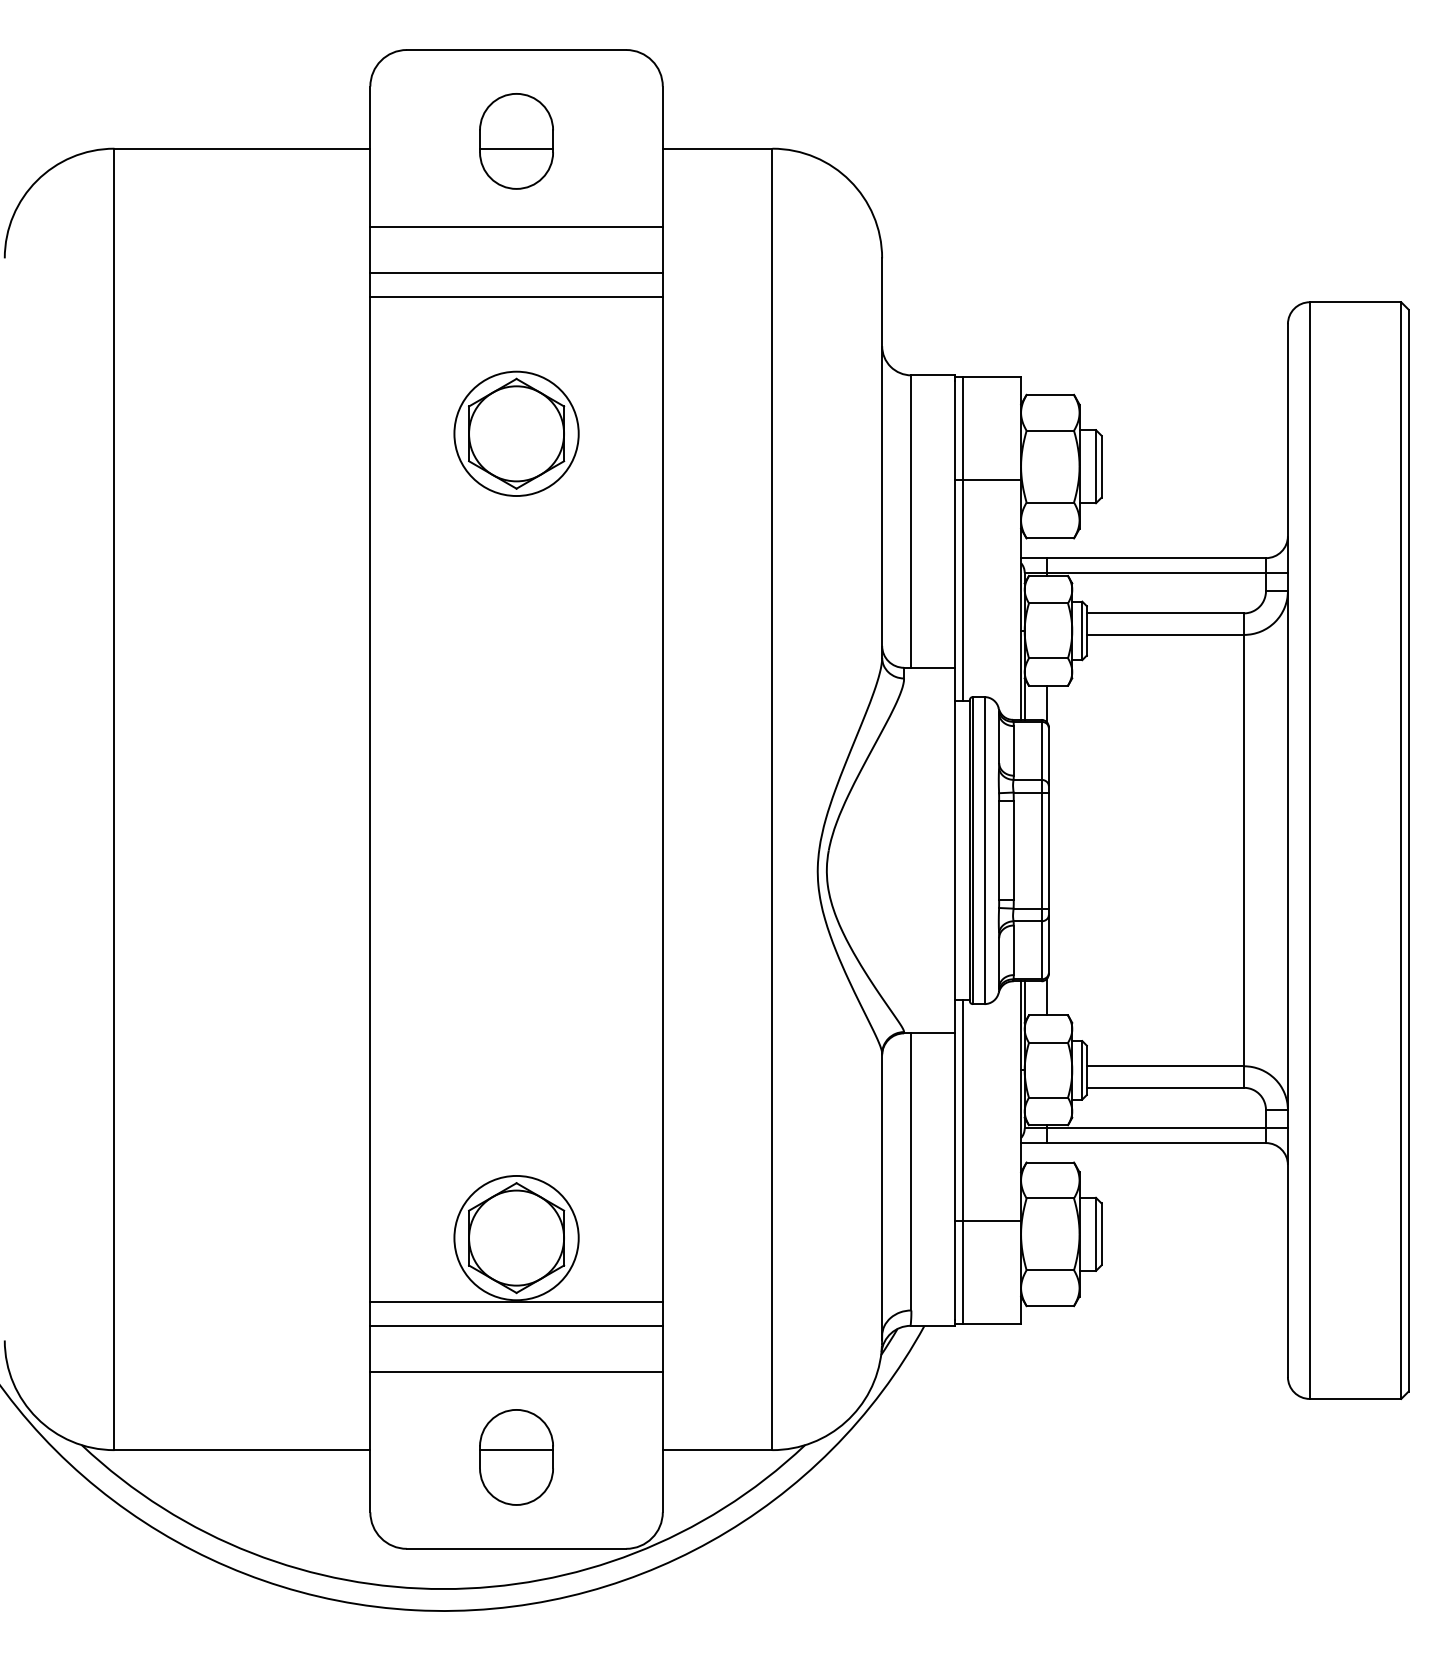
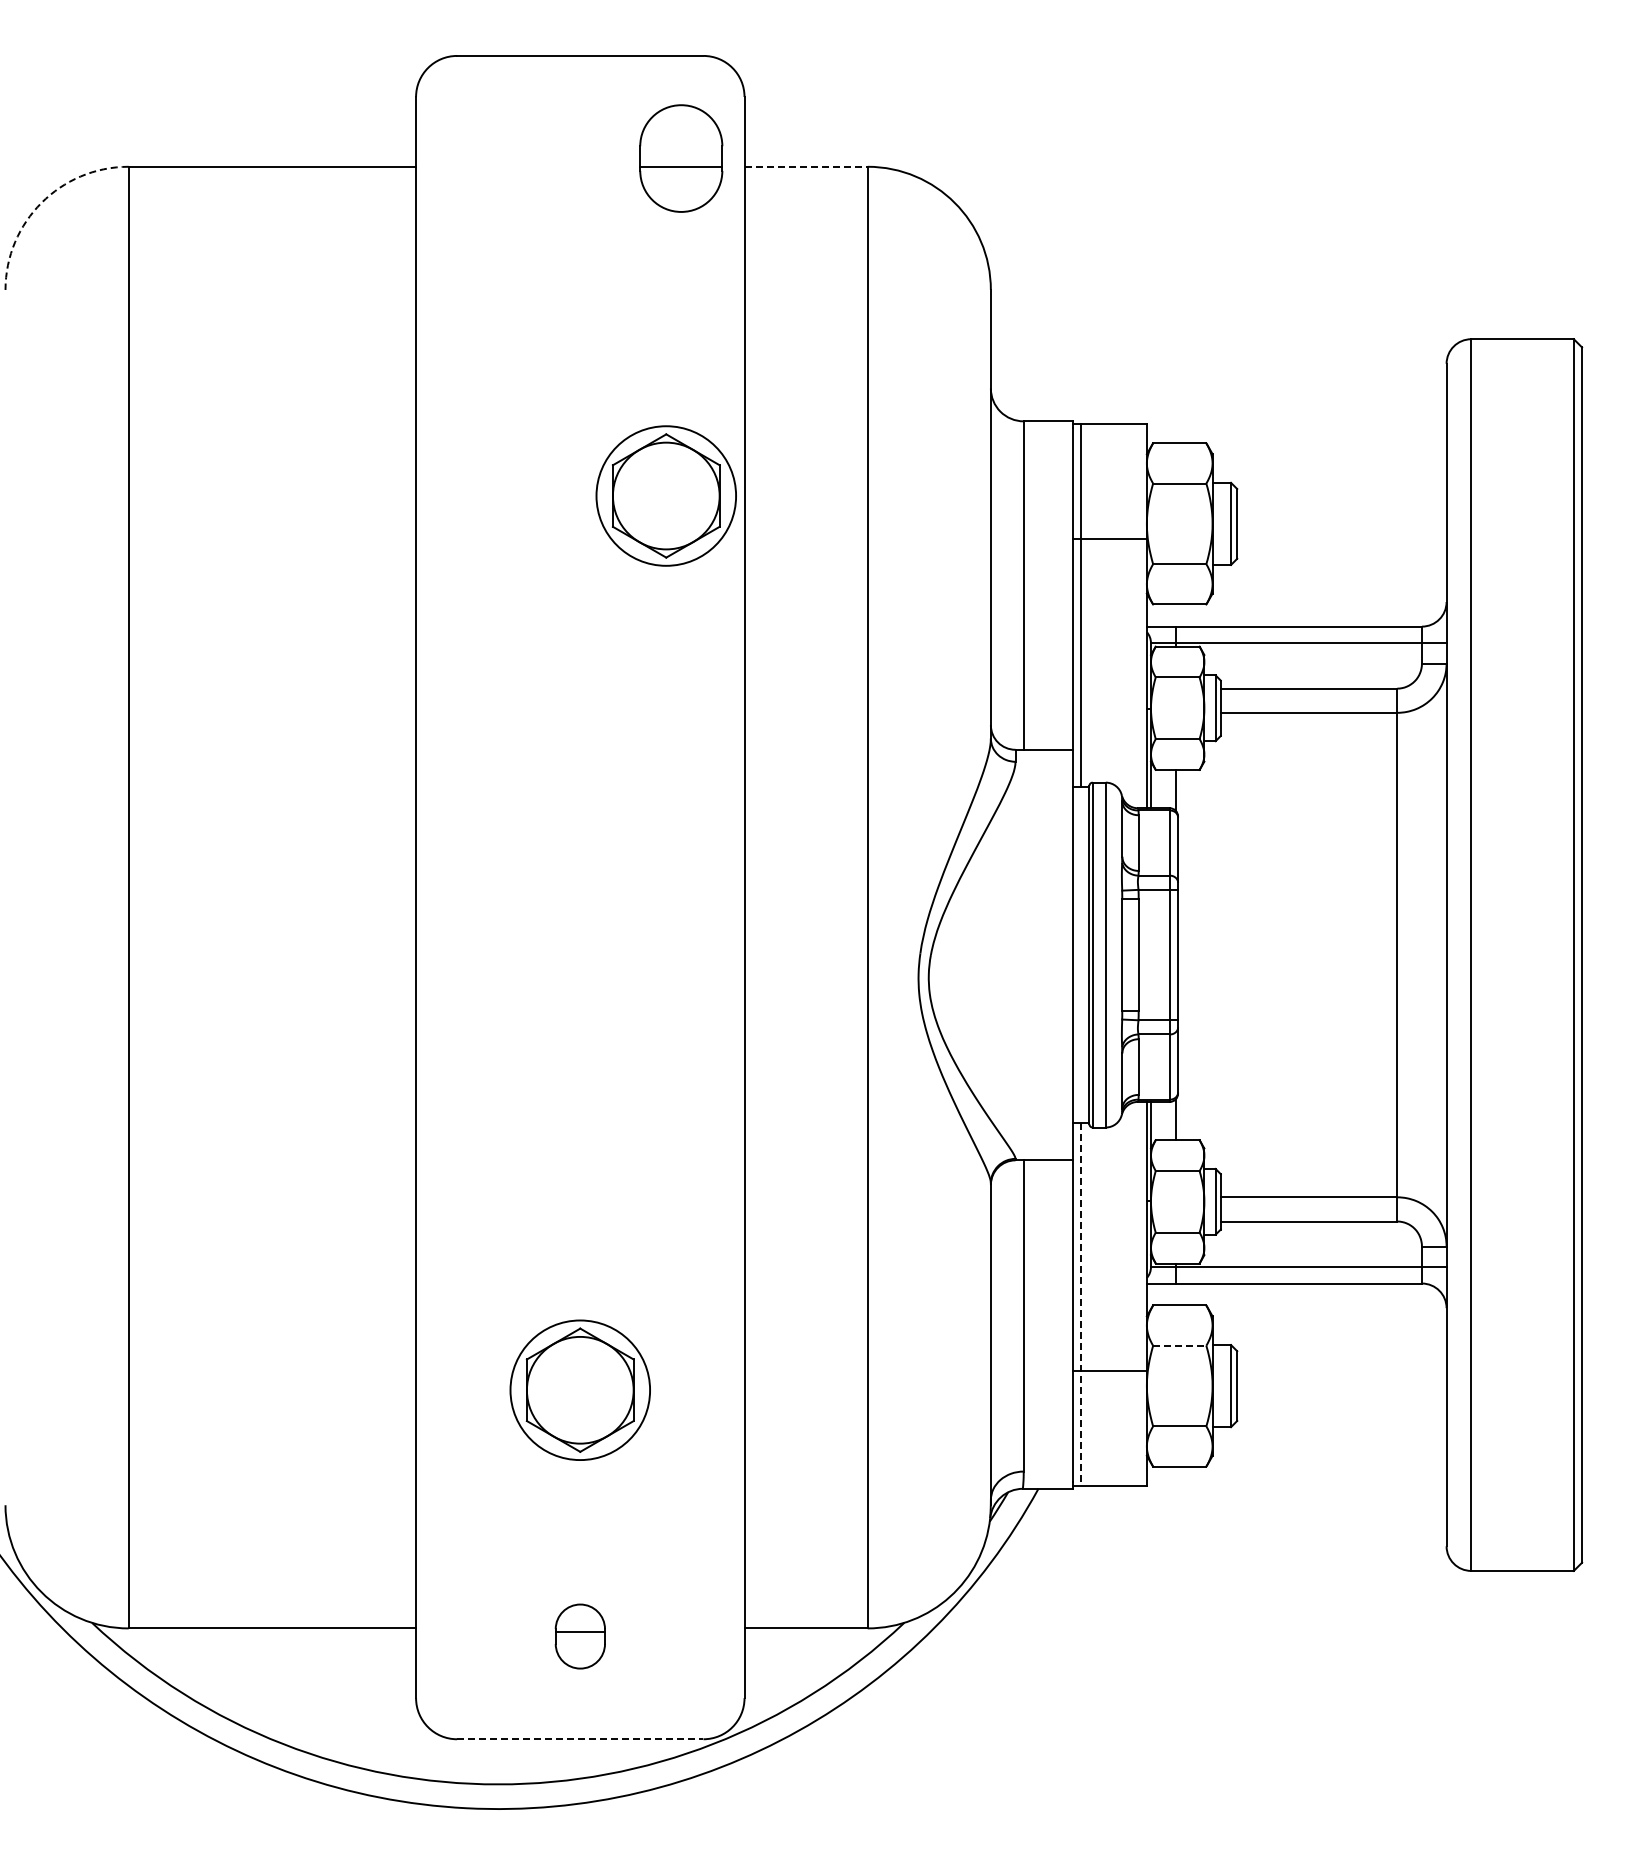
part: (516, 141) -> (681, 158), moved
line: (717, 148) -> (806, 166), solid -> dashed
arc: (36, 180) -> (41, 202), solid -> dashed
line: (516, 226) -> (580, 254), removed
line: (516, 273) -> (580, 306), removed
line: (516, 297) -> (580, 333), removed
part: (515, 433) -> (665, 495), moved
line: (962, 1162) -> (1081, 1305), solid -> dashed
line: (1050, 1198) -> (1179, 1345), solid -> dashed
line: (516, 1301) -> (580, 1461), removed
line: (516, 1325) -> (580, 1488), removed
line: (516, 1371) -> (580, 1540), removed
part: (516, 1457) -> (580, 1636), size x0.6
line: (516, 1549) -> (580, 1739), solid -> dashed

